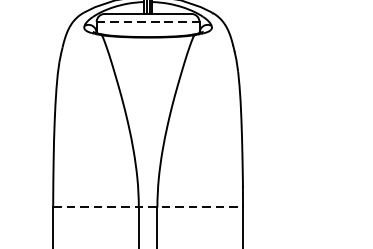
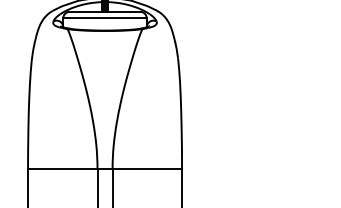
line: (148, 22) -> (105, 18), dashed -> solid
line: (148, 207) -> (105, 168), dashed -> solid

